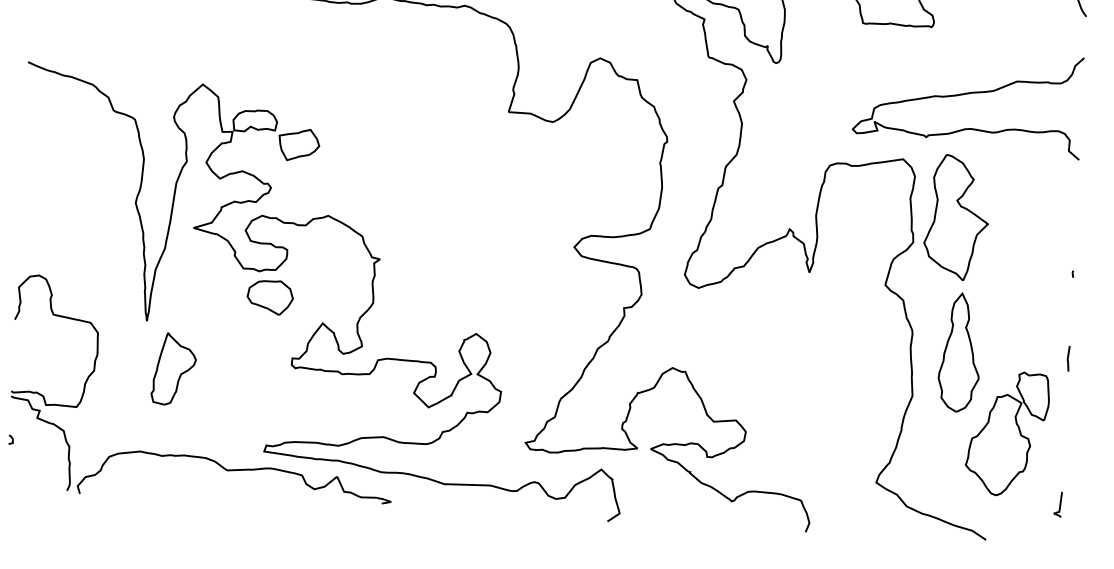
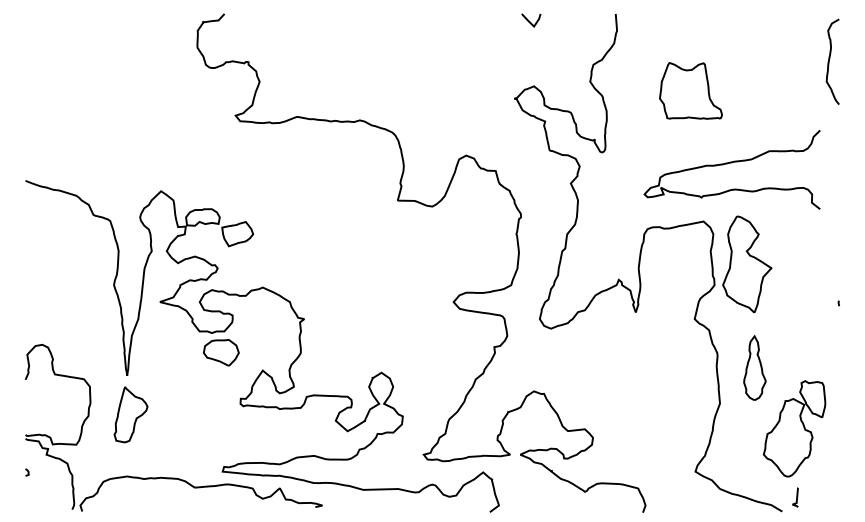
curve: (967, 94) -> (731, 163), moved
part: (959, 351) -> (754, 367), size x0.7
line: (1068, 358) -> (838, 368), removed
part: (173, 368) -> (130, 414), moved
curve: (1059, 504) -> (796, 497), moved

